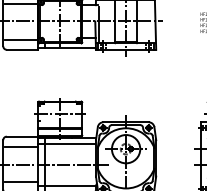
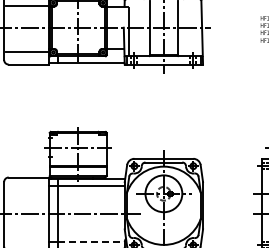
line: (21, 146) -> (27, 190), removed
line: (21, 182) -> (27, 236), removed
line: (70, 186) -> (91, 242), solid -> dashed

